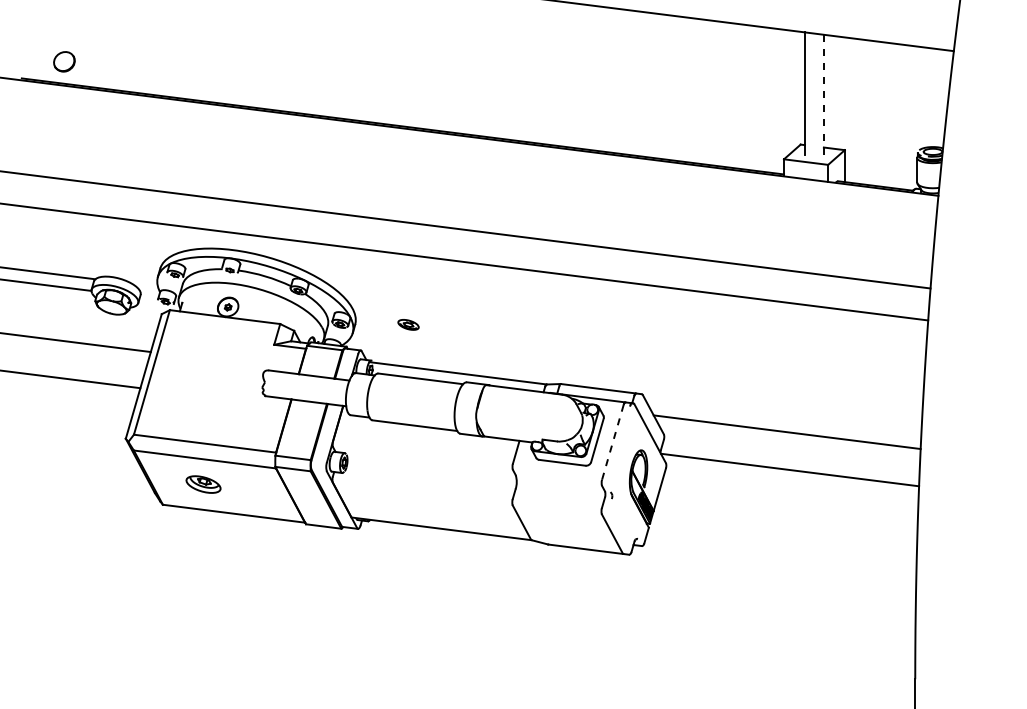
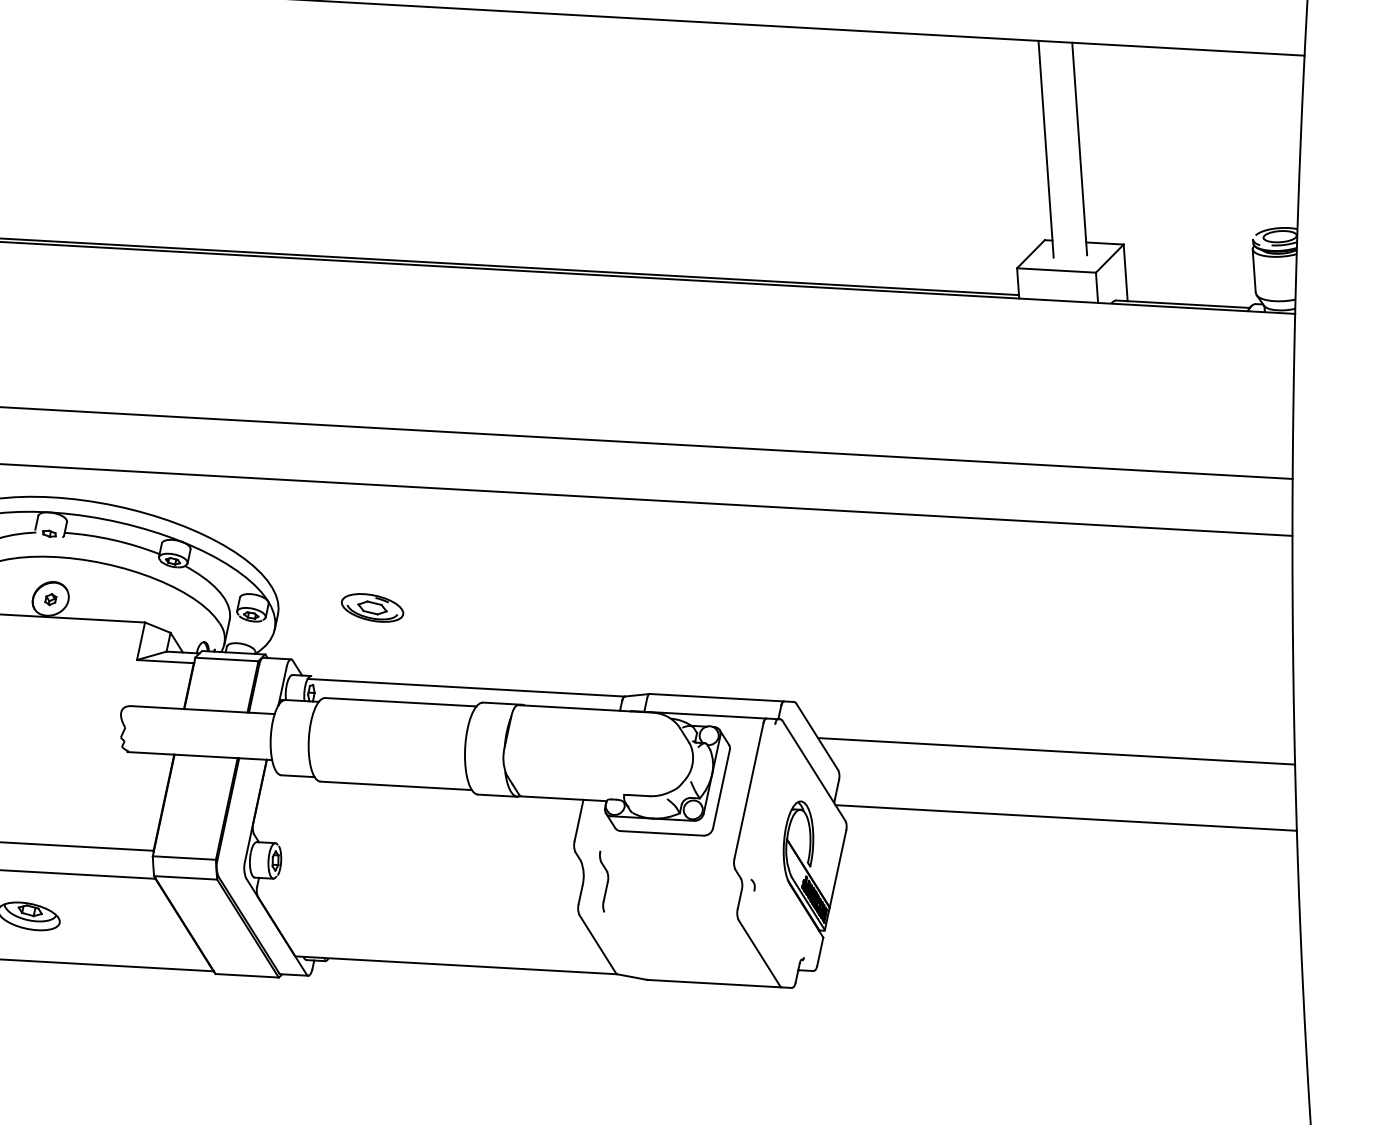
line: (823, 94) -> (1079, 148), dashed -> solid
part: (408, 324) -> (372, 607), size x1.67
line: (612, 442) -> (748, 791), dashed -> solid
part: (528, 487) -> (605, 881), added

